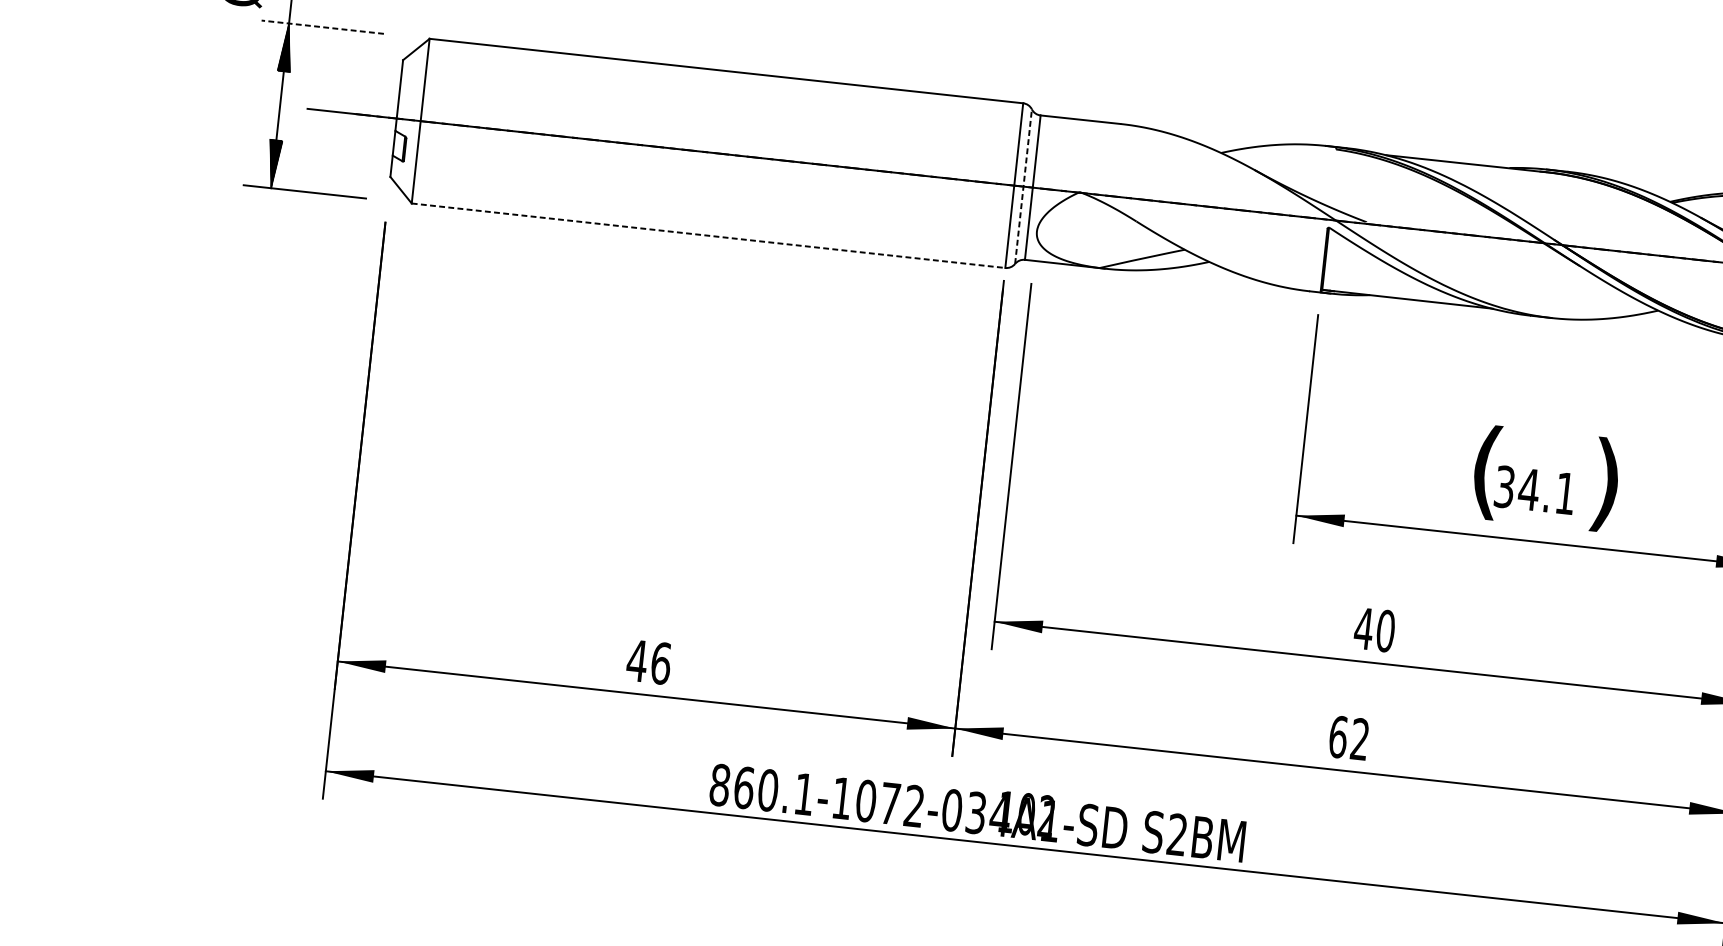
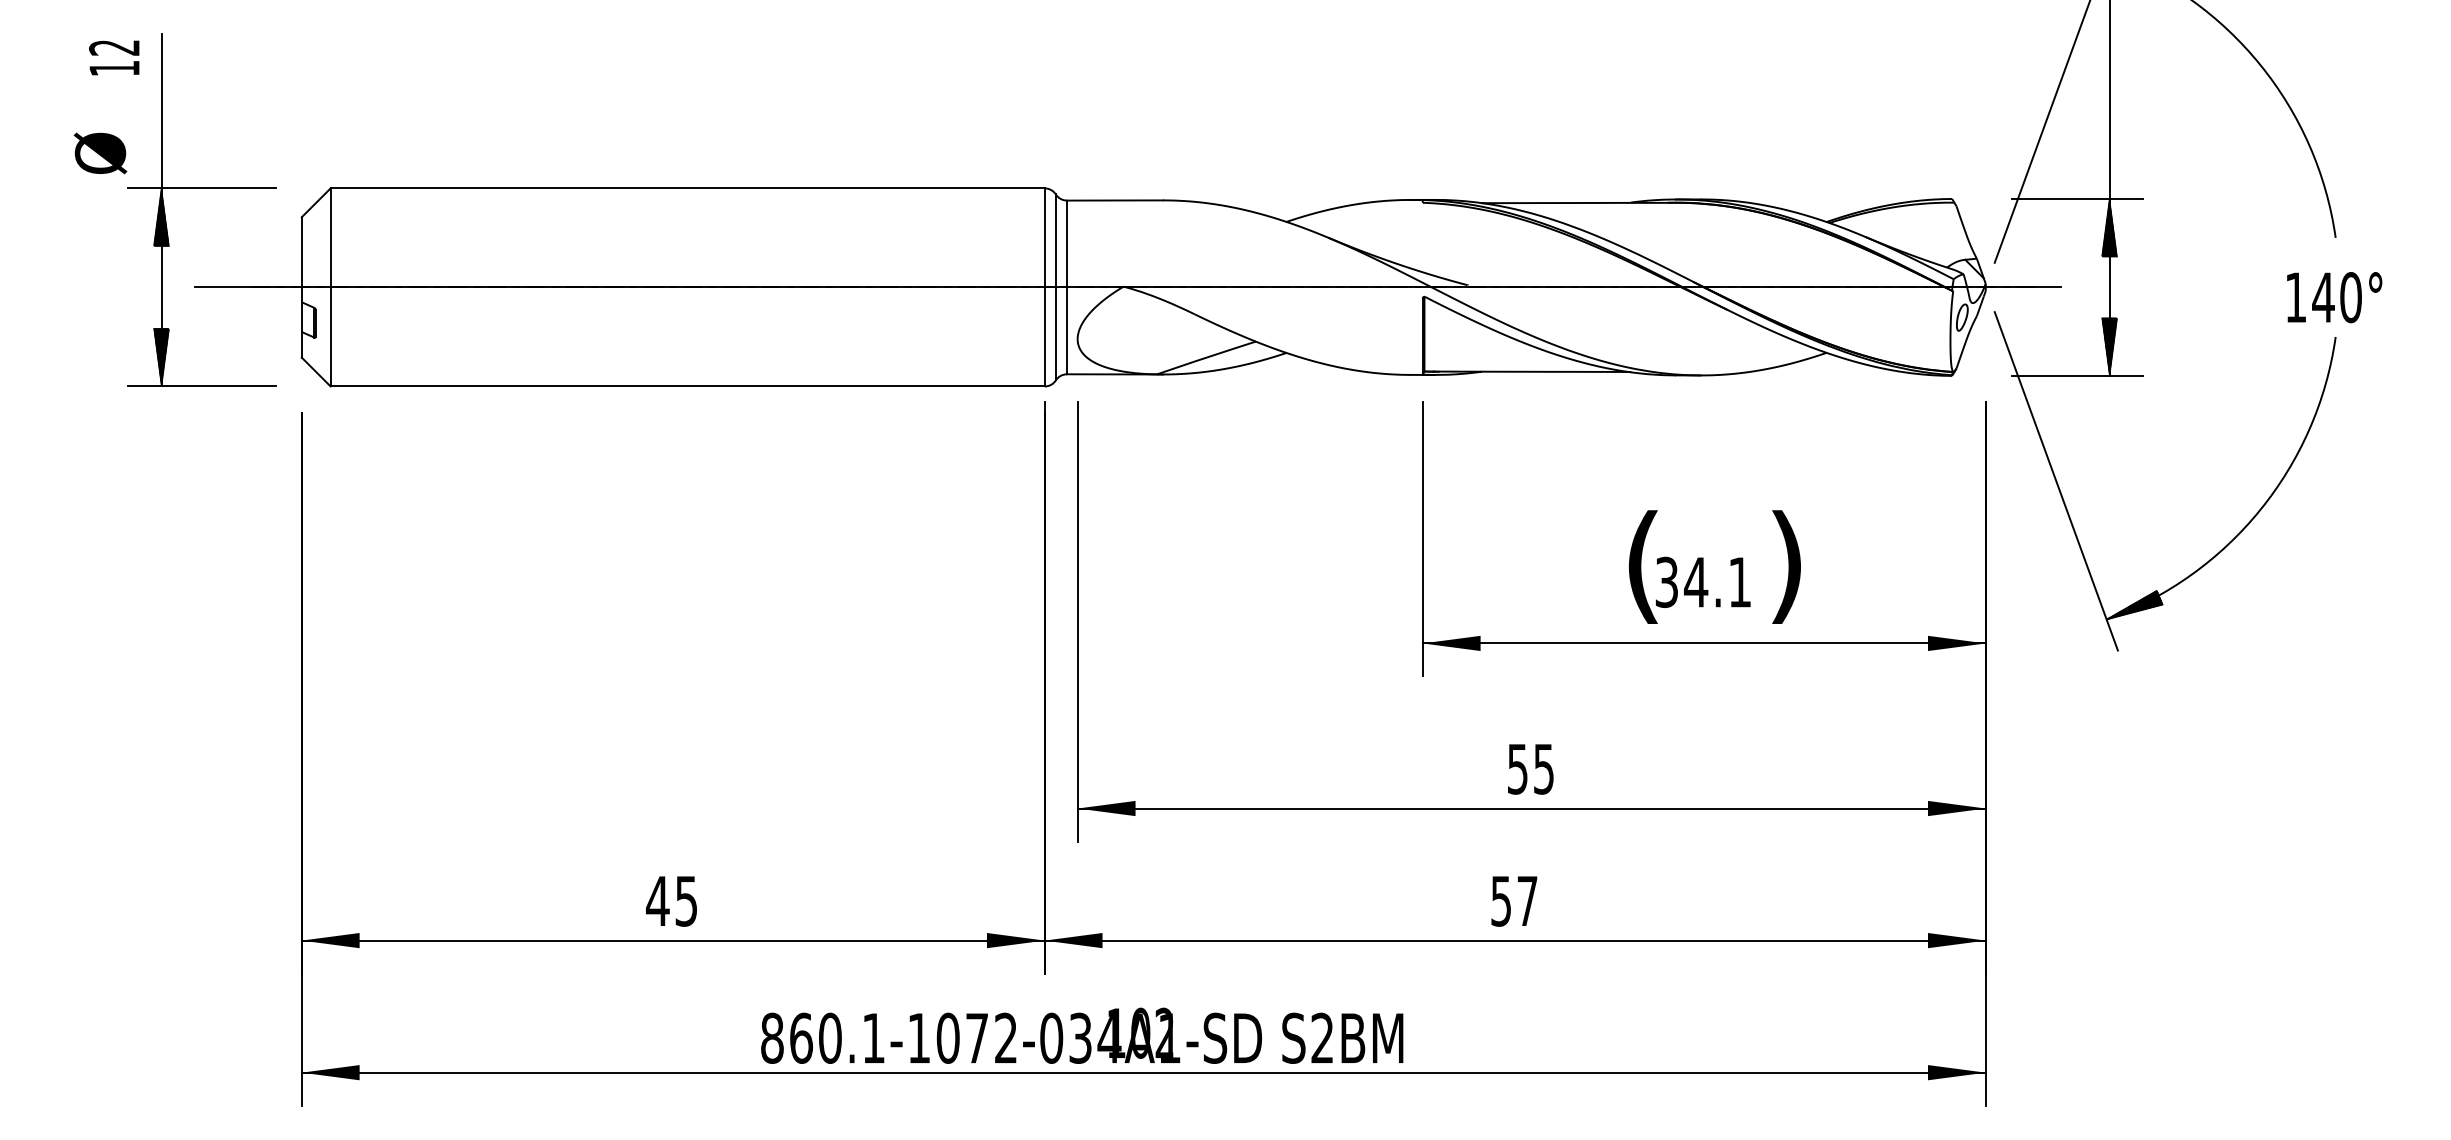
line: (323, 27) -> (202, 188), dashed -> solid
line: (1023, 186) -> (1055, 287), dashed -> solid
line: (709, 235) -> (688, 386), dashed -> solid
text: (1374, 629) -> (1530, 768), 40 -> 55
text: (661, 662) -> (686, 900), 46 -> 45
text: (1349, 737) -> (1514, 900), 62 -> 57

